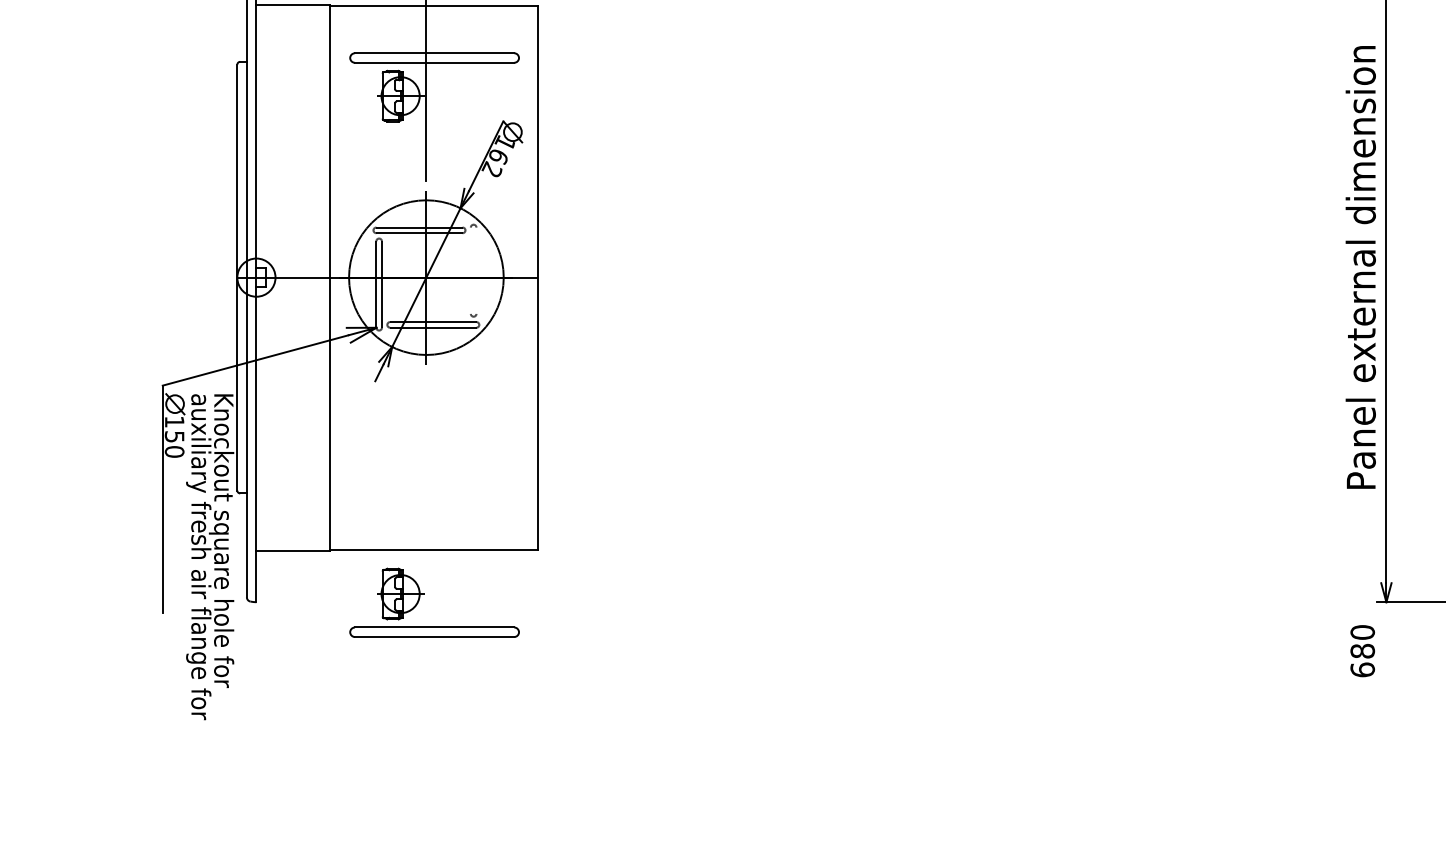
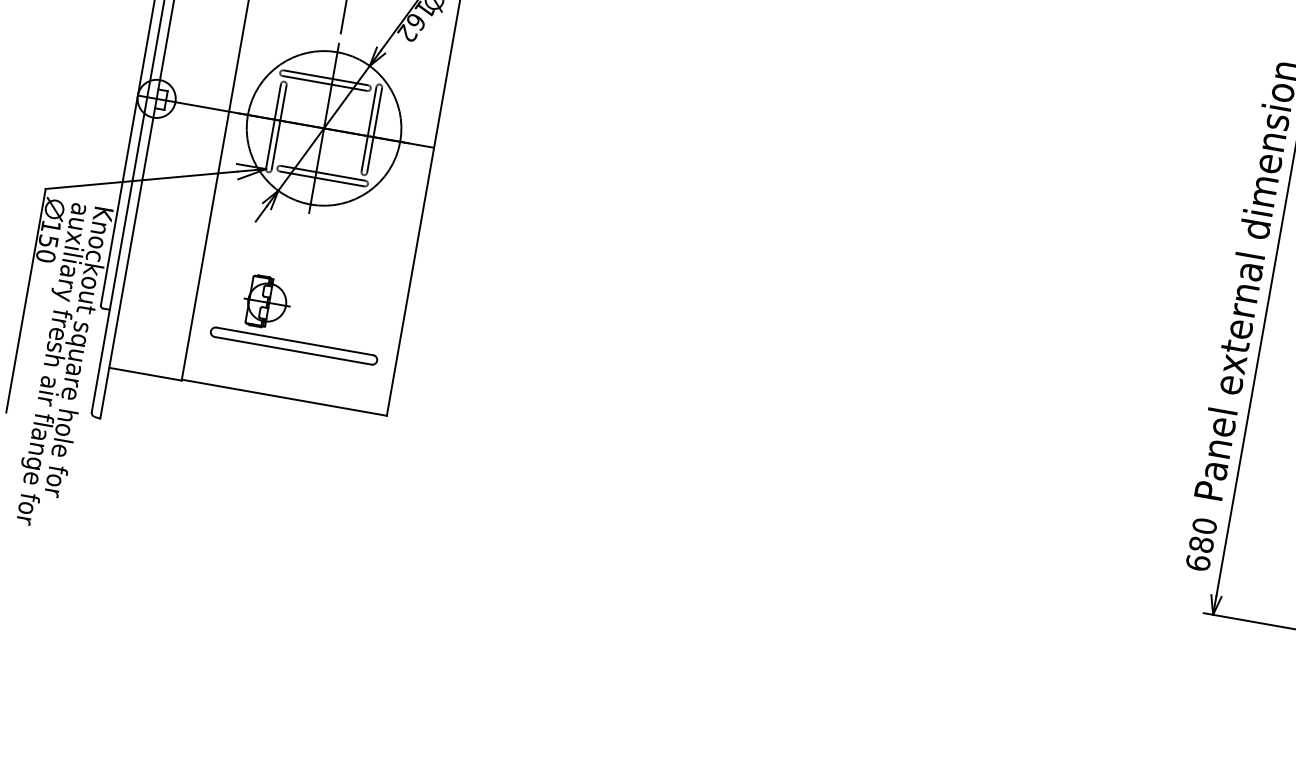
line: (470, 270) -> (368, 129), added
line: (476, 270) -> (374, 130), added
part: (424, 594) -> (290, 307), moved
text: (1362, 651) -> (1201, 544), moved

